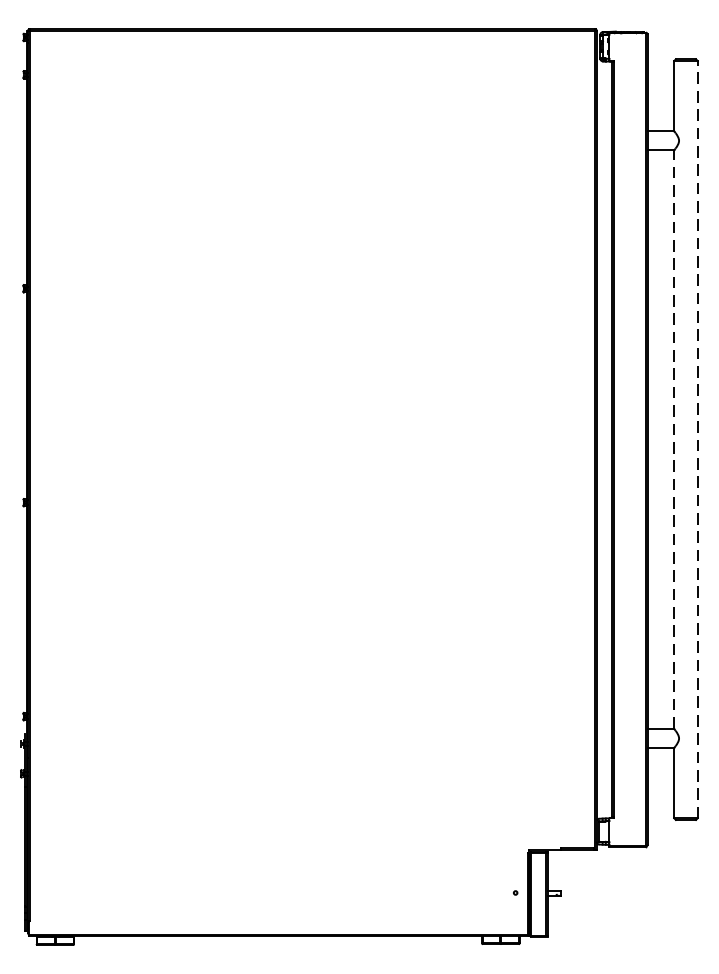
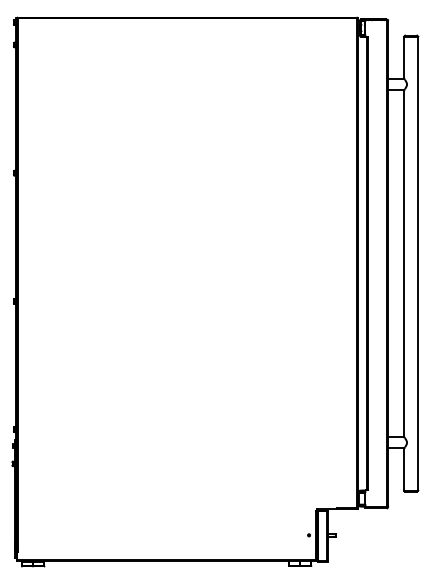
line: (674, 439) -> (404, 263), dashed -> solid
line: (698, 439) -> (418, 263), dashed -> solid

